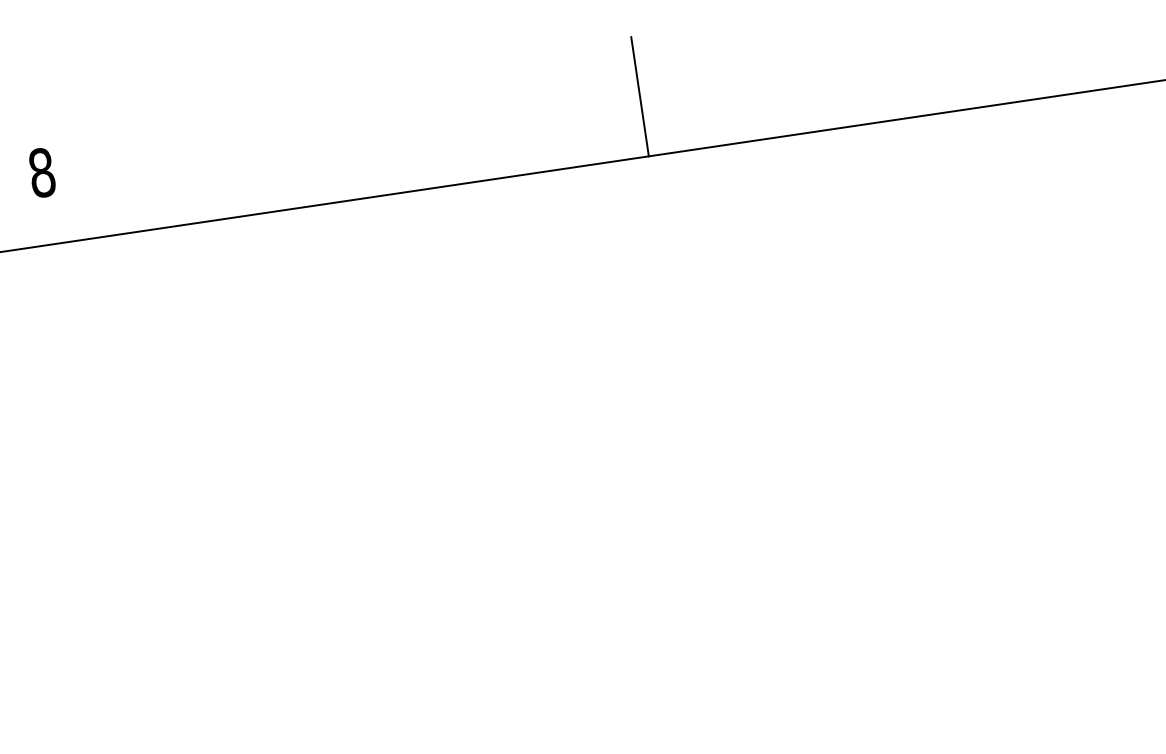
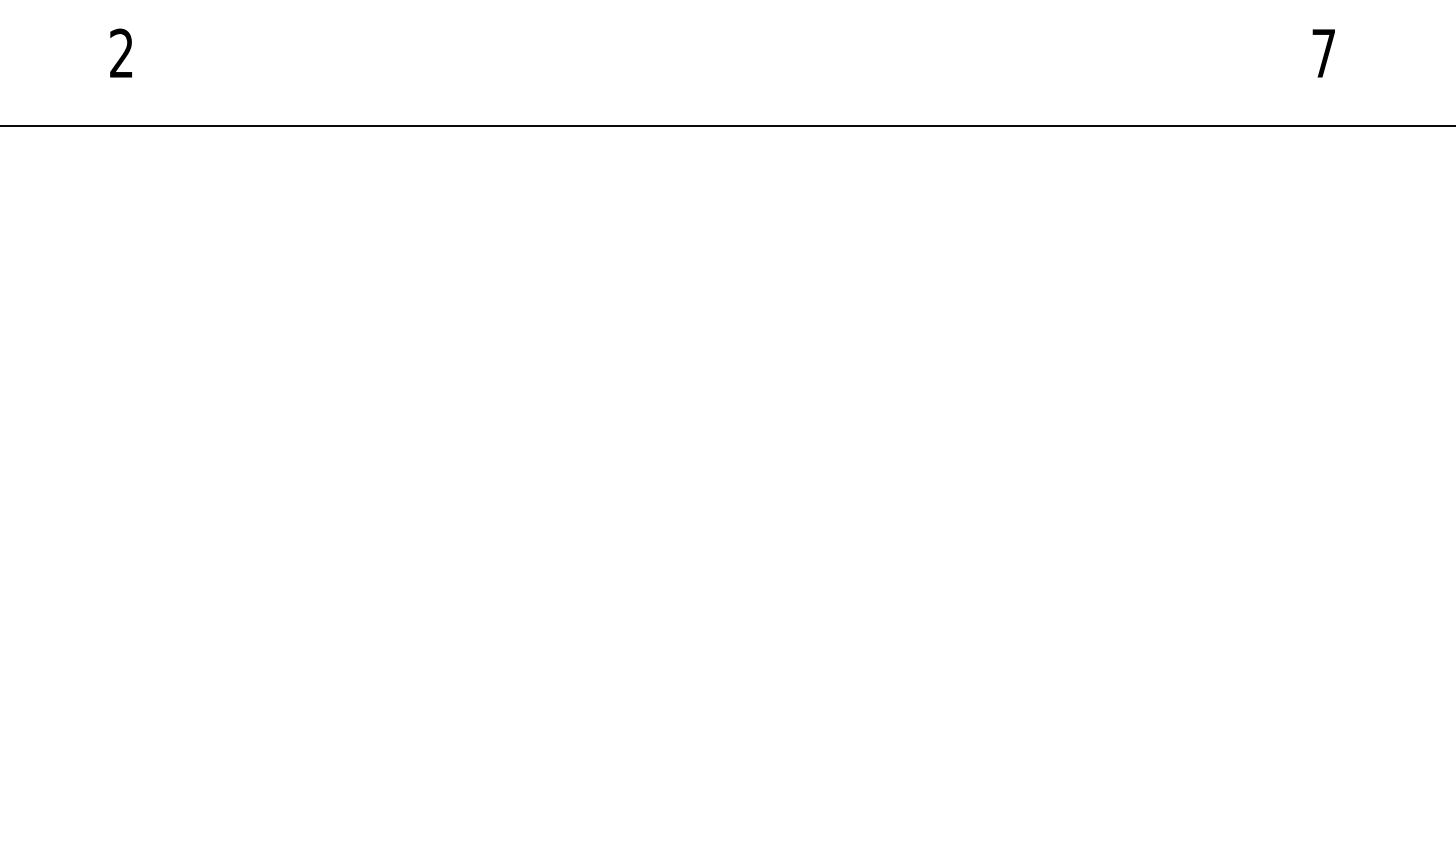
line: (639, 96) -> (722, 65), removed
text: (41, 172) -> (121, 53), 8 -> 2

